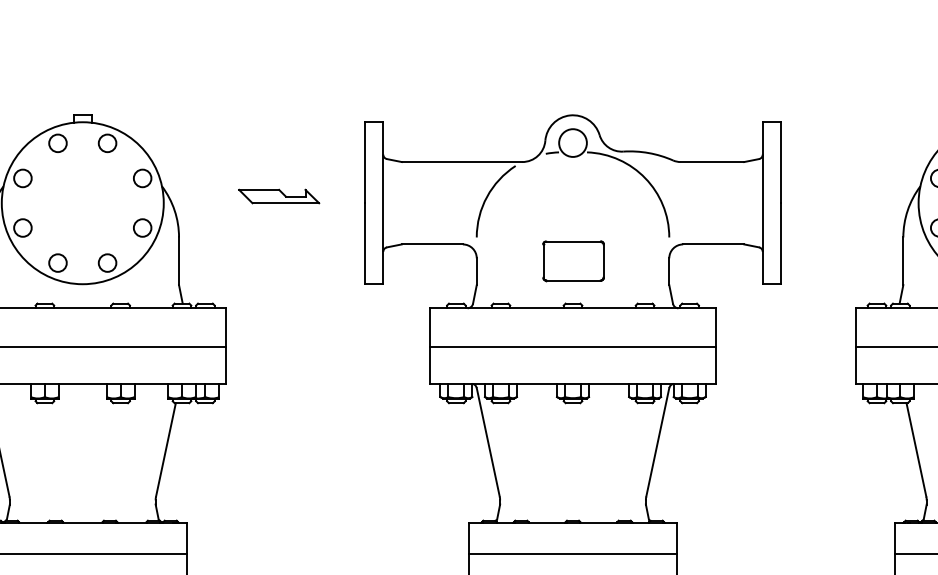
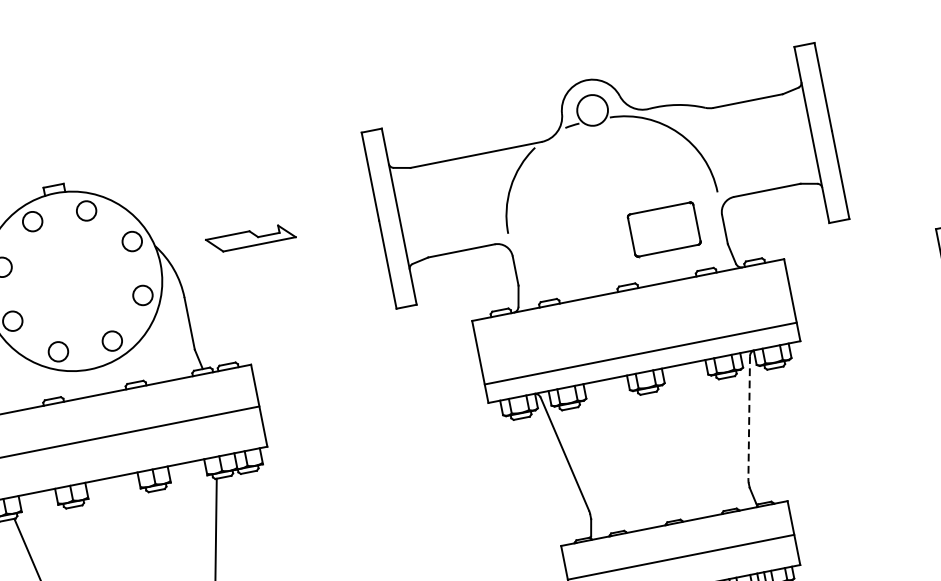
part: (279, 196) -> (251, 238), moved
part: (573, 261) -> (664, 230), moved
line: (572, 346) -> (640, 353), moved
line: (657, 442) -> (748, 417), solid -> dashed

